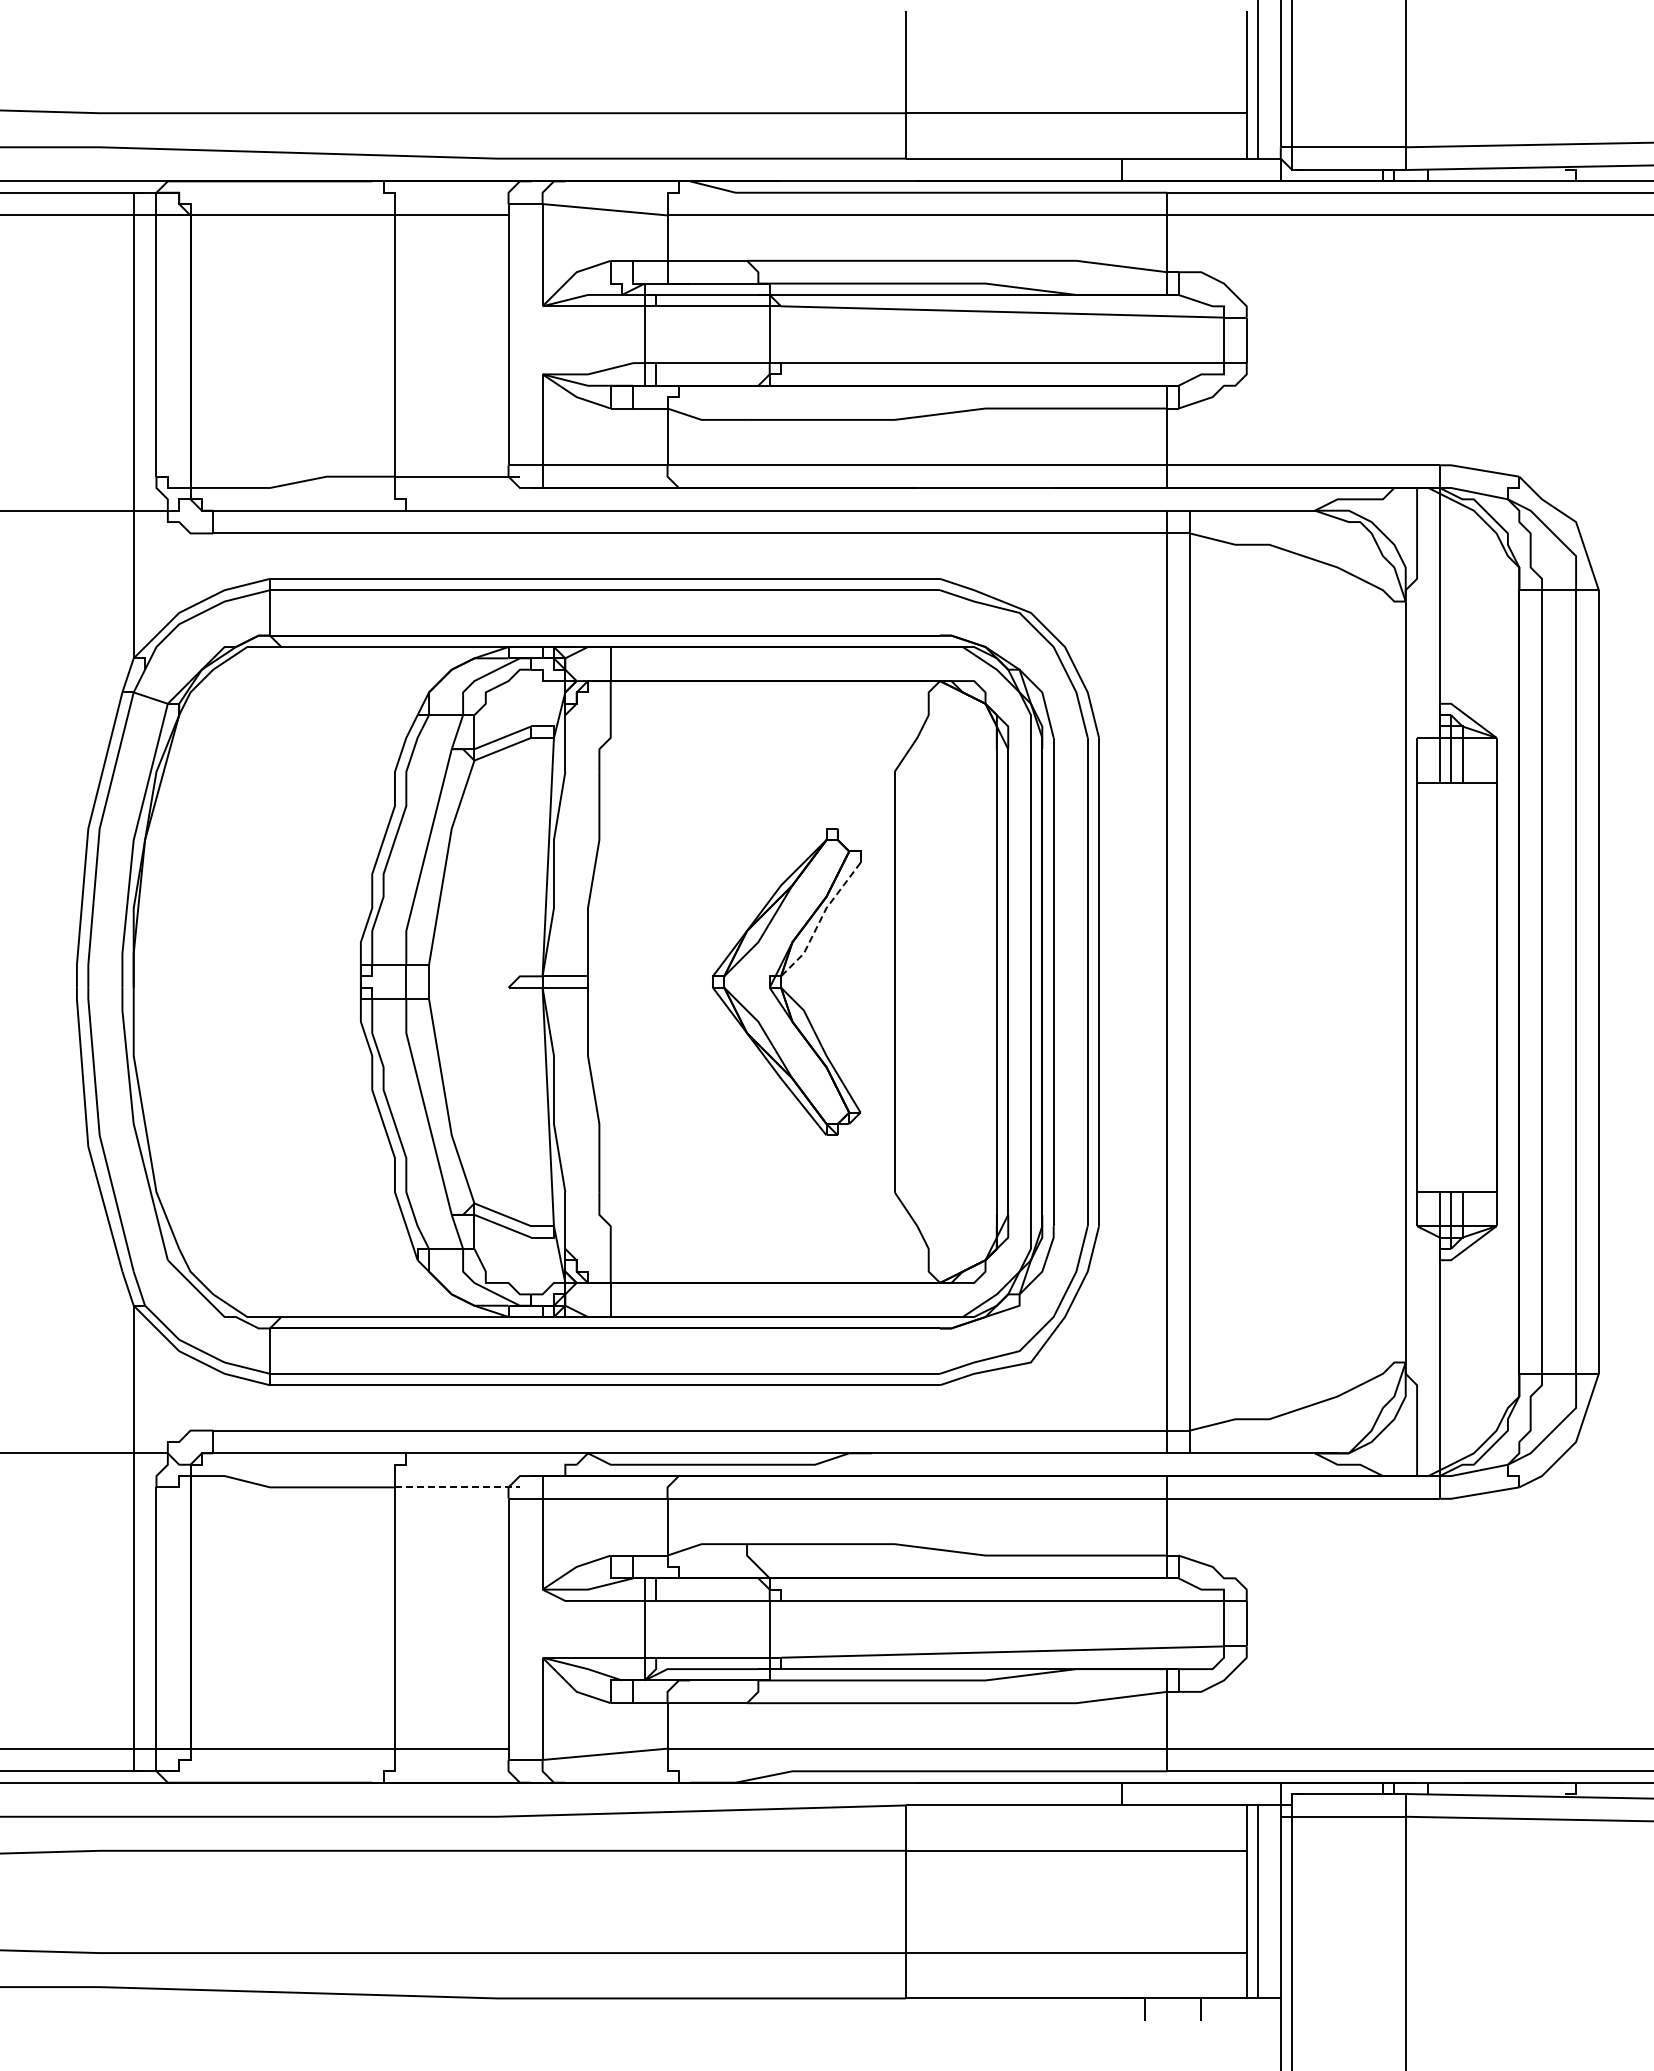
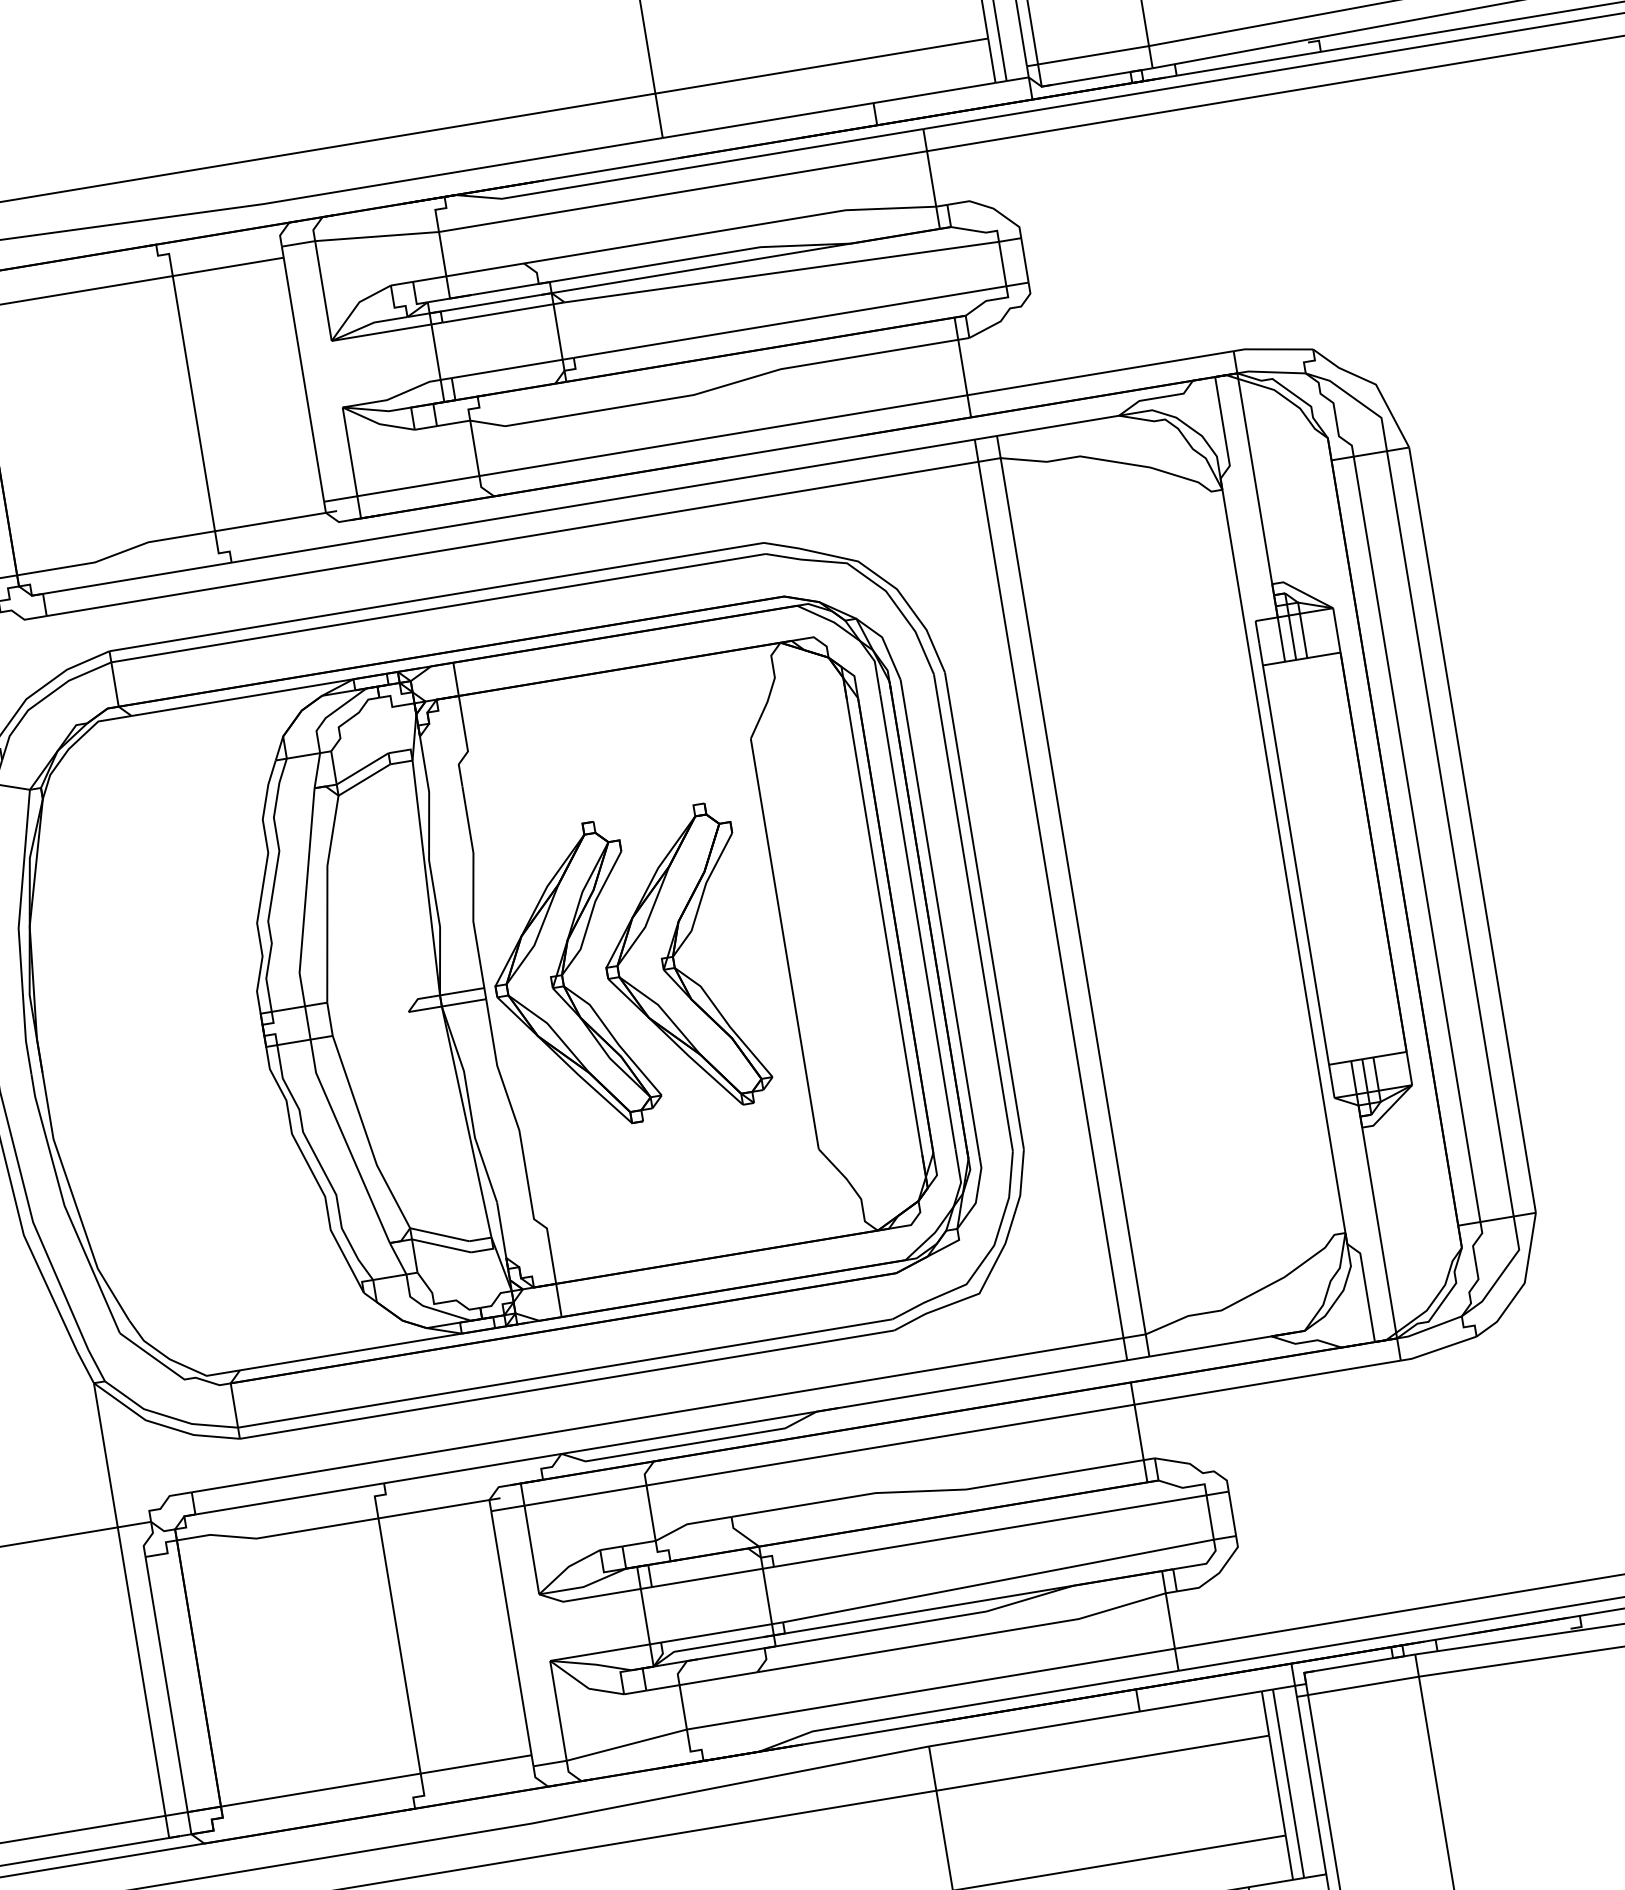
line: (820, 920) -> (702, 895), dashed -> solid
part: (672, 981) -> (567, 979), added
line: (457, 1487) -> (439, 1508), dashed -> solid

